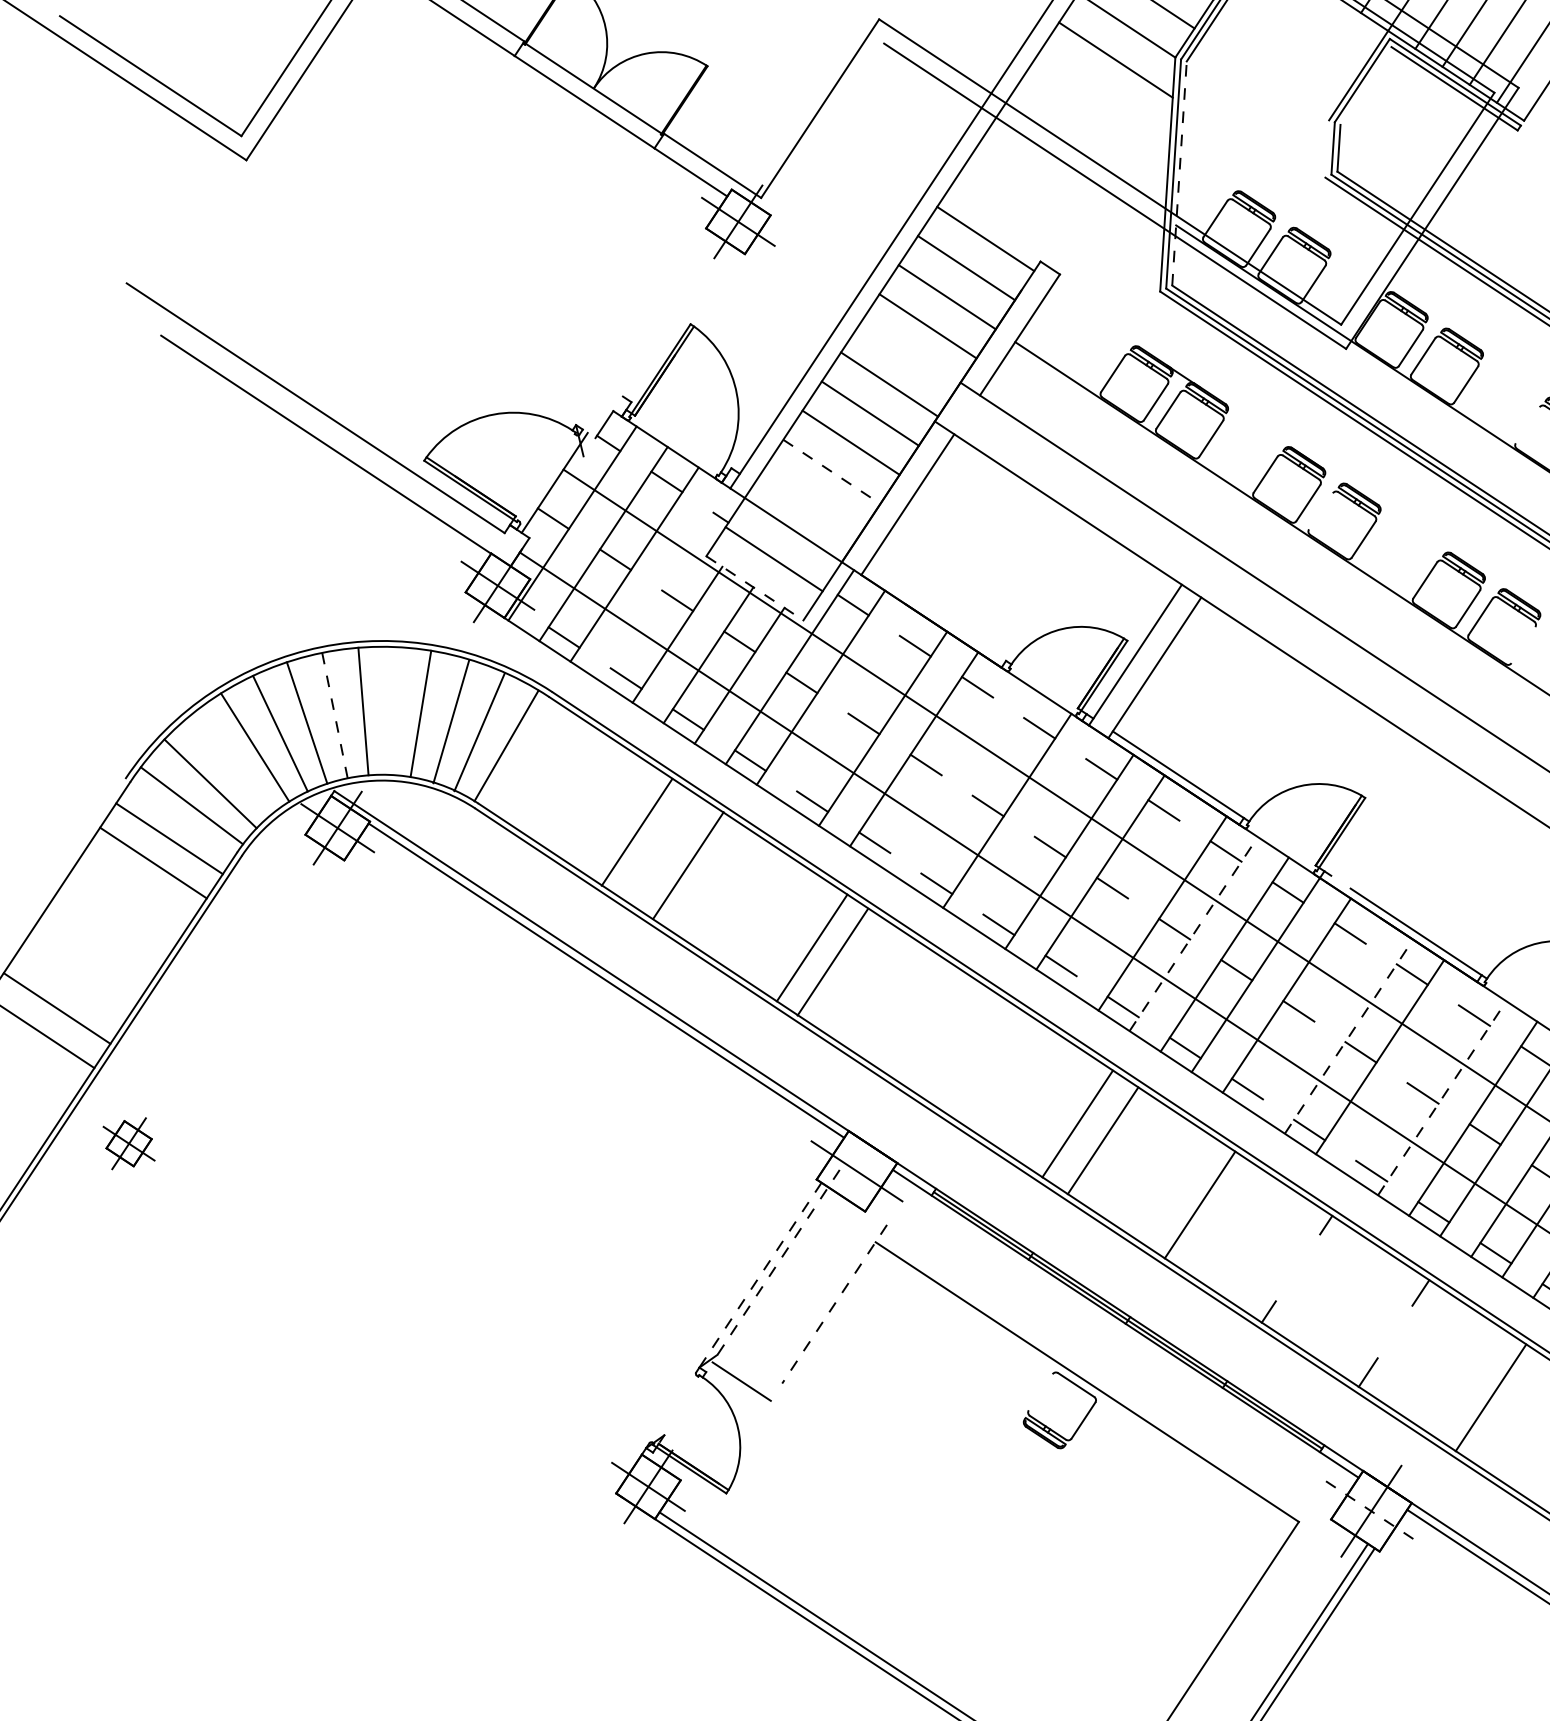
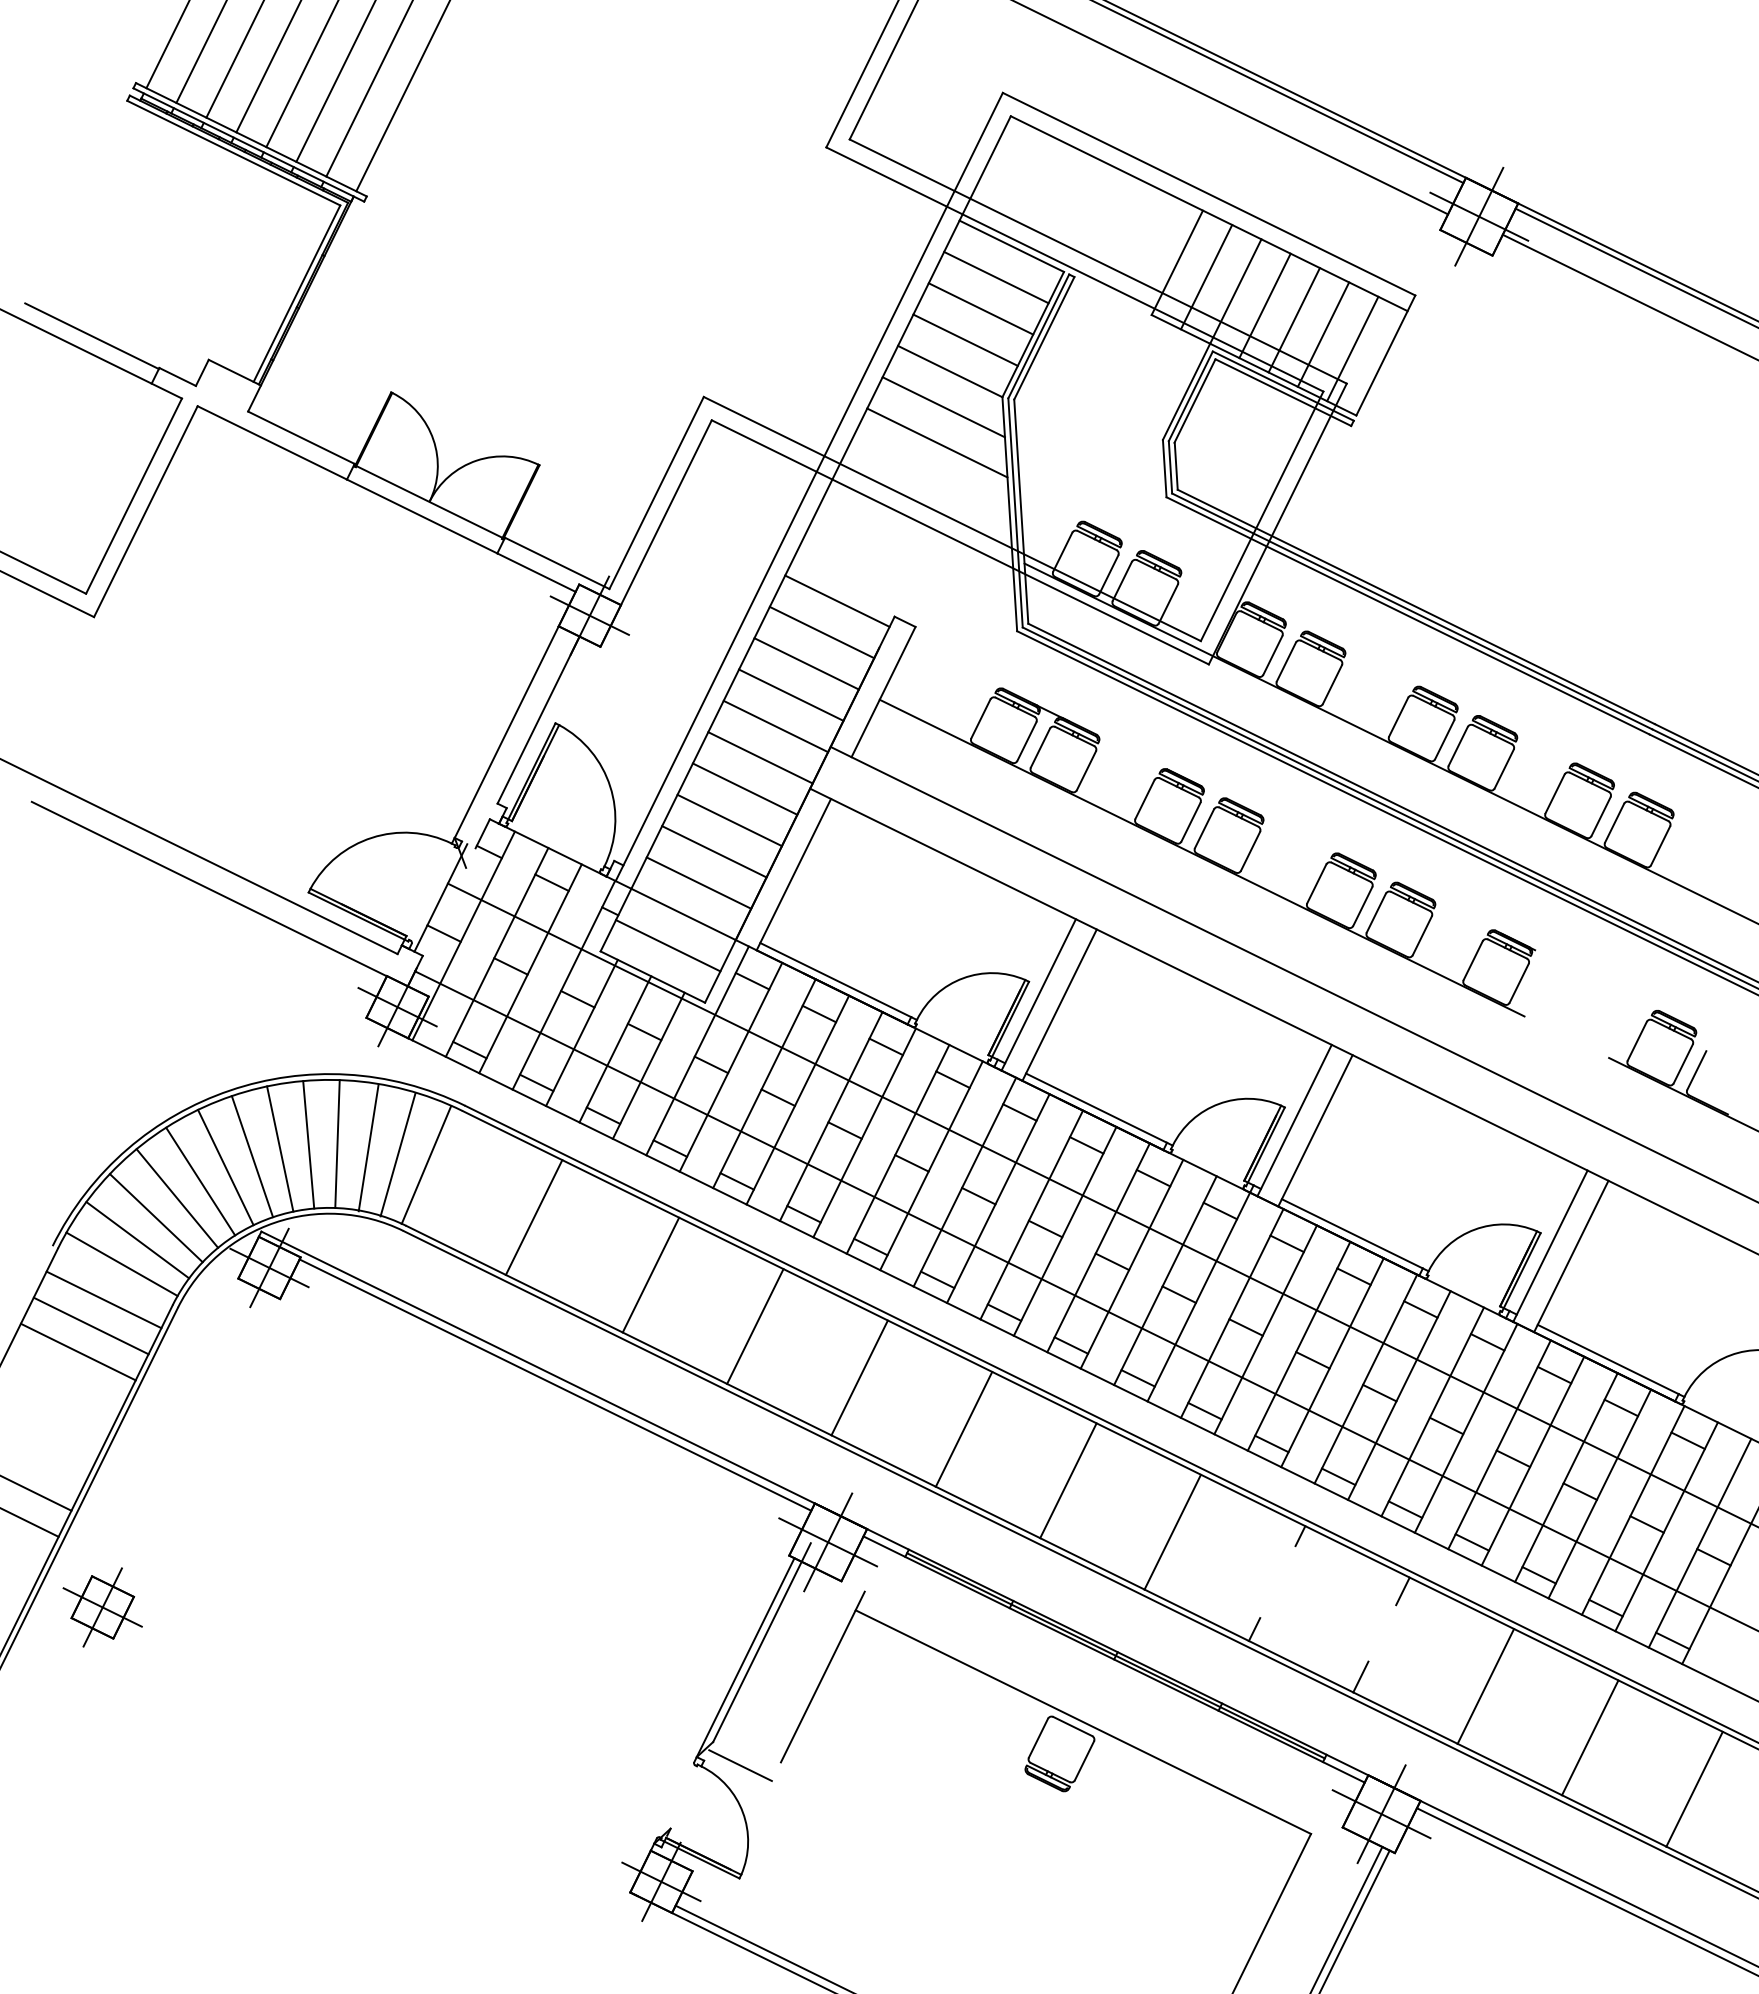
line: (1365, 85) -> (1194, 400), added
line: (1105, 94) -> (937, 442), added
line: (827, 129) -> (666, 512), added
line: (1327, 148) -> (1164, 468), added
line: (1179, 173) -> (1021, 511), dashed -> solid
line: (674, 318) -> (538, 719), added
line: (640, 327) -> (506, 732), added
line: (908, 355) -> (775, 726), added
line: (1527, 424) -> (1398, 716), added
line: (831, 472) -> (714, 852), dashed -> solid
line: (812, 500) -> (698, 882), added
line: (1320, 511) -> (1204, 828), added
line: (665, 584) -> (563, 984), added
line: (755, 588) -> (653, 977), dashed -> solid
line: (935, 614) -> (835, 980), added
line: (1522, 644) -> (1421, 935), added
line: (852, 708) -> (764, 1083), added
line: (392, 710) -> (308, 1144), added
line: (335, 715) -> (252, 1156), dashed -> solid
line: (230, 764) -> (155, 1218), added
line: (945, 769) -> (864, 1132), added
line: (975, 789) -> (897, 1148), added
line: (1373, 812) -> (1294, 1120), added
line: (1392, 824) -> (1315, 1130), added
line: (1038, 830) -> (964, 1181), added
line: (636, 831) -> (650, 1274), moved
line: (687, 865) -> (533, 1217), moved
line: (136, 886) -> (77, 1351), added
line: (1130, 893) -> (1064, 1231), added
line: (1194, 933) -> (1132, 1263), dashed -> solid
line: (832, 961) -> (859, 1377), moved
line: (1317, 1015) -> (1265, 1329), added
line: (1349, 1035) -> (1299, 1345), dashed -> solid
line: (1410, 1077) -> (1365, 1378), added
line: (1442, 1098) -> (1399, 1395), dashed -> solid
line: (1077, 1123) -> (963, 1428), moved
part: (128, 1143) -> (102, 1607), size x1.43
line: (857, 1171) -> (828, 1542), added
line: (779, 1262) -> (762, 1642), dashed -> solid
line: (760, 1275) -> (745, 1657), dashed -> solid
line: (834, 1304) -> (822, 1677), dashed -> solid
line: (1039, 1391) -> (1037, 1737), added
line: (1372, 1511) -> (1382, 1814), dashed -> solid

